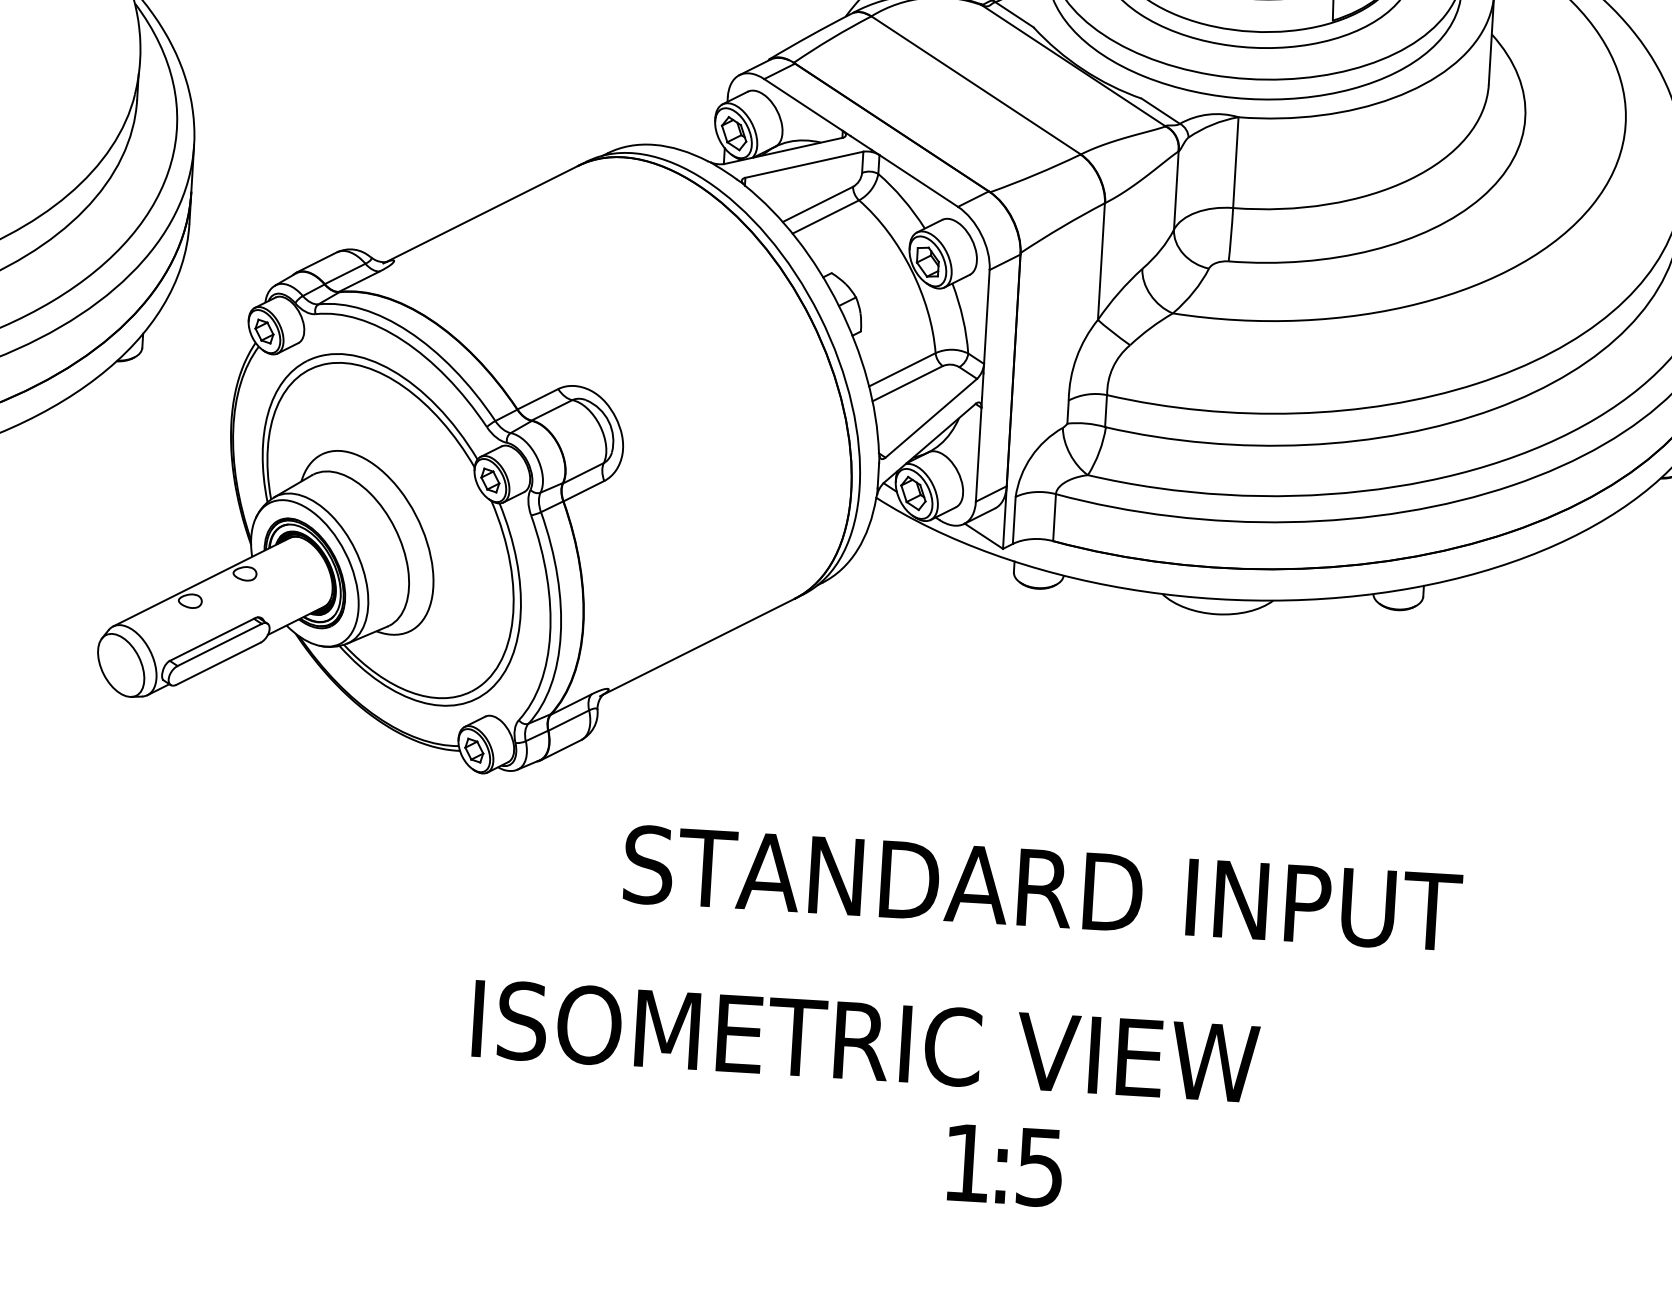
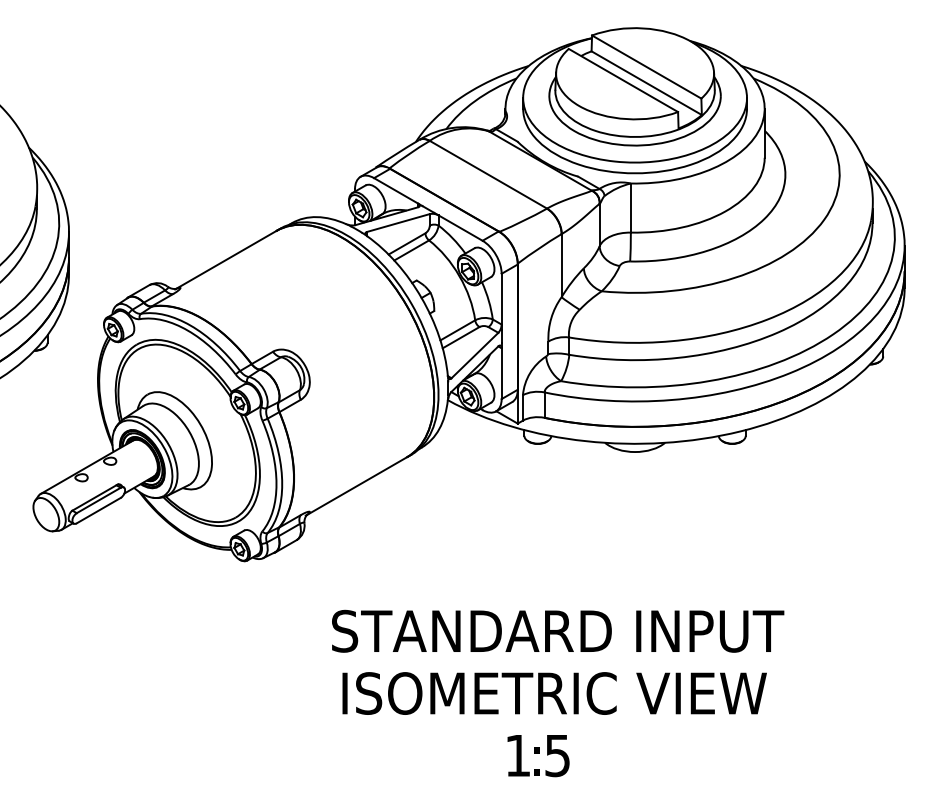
text: (1043, 886) -> (558, 630), moved
text: (865, 1041) -> (554, 693), moved

